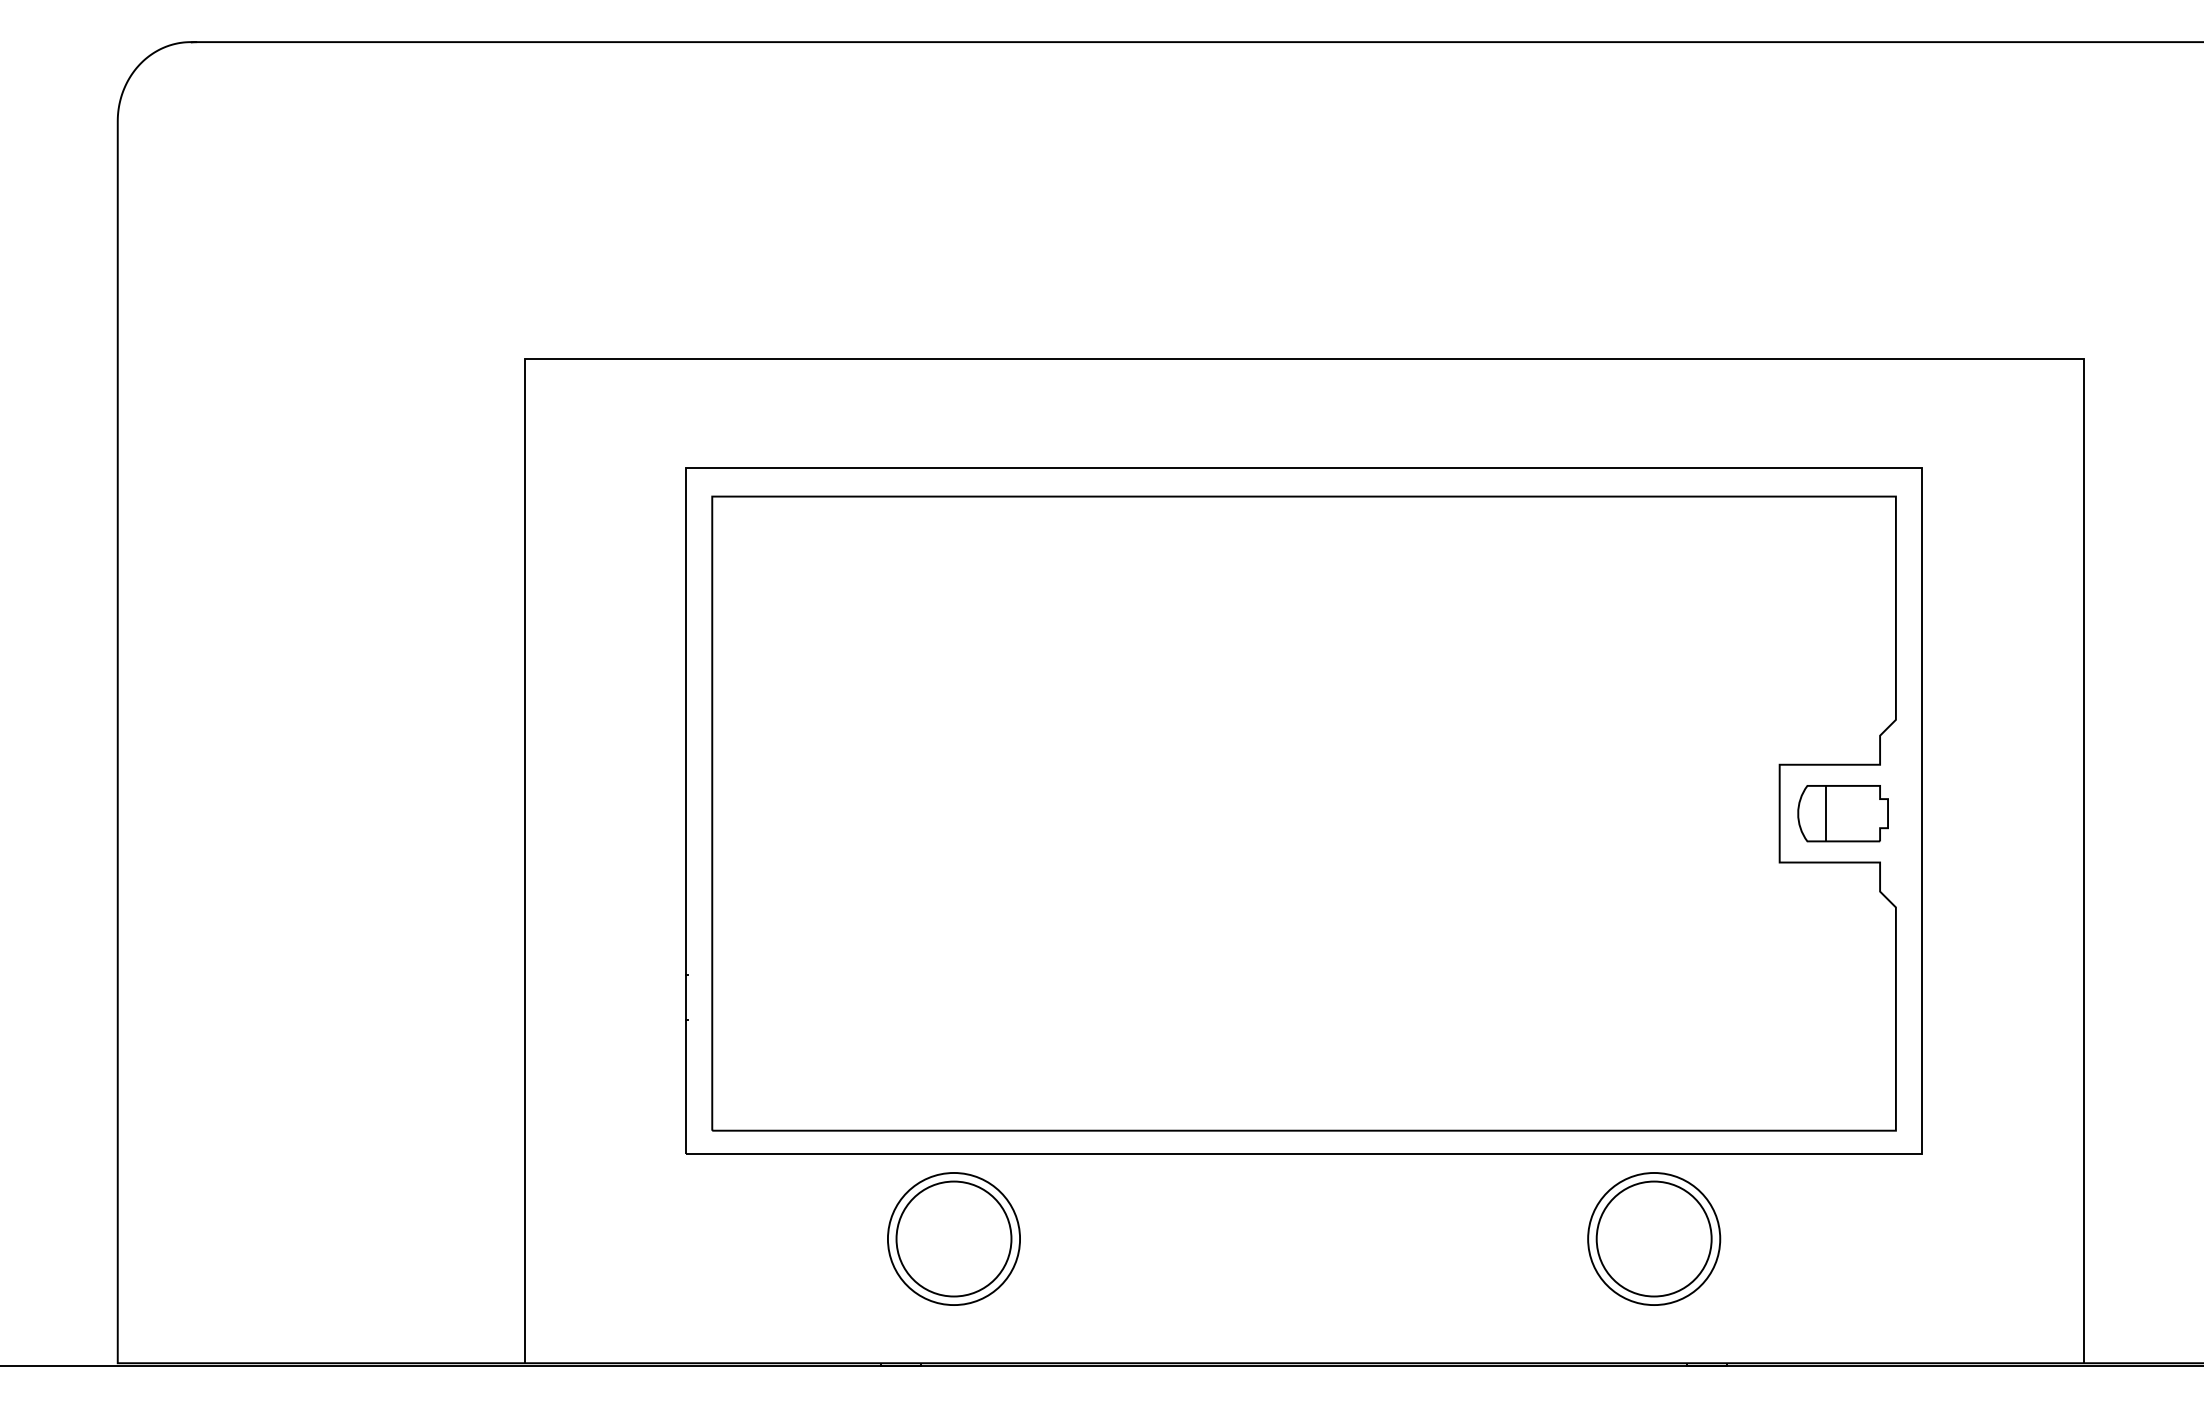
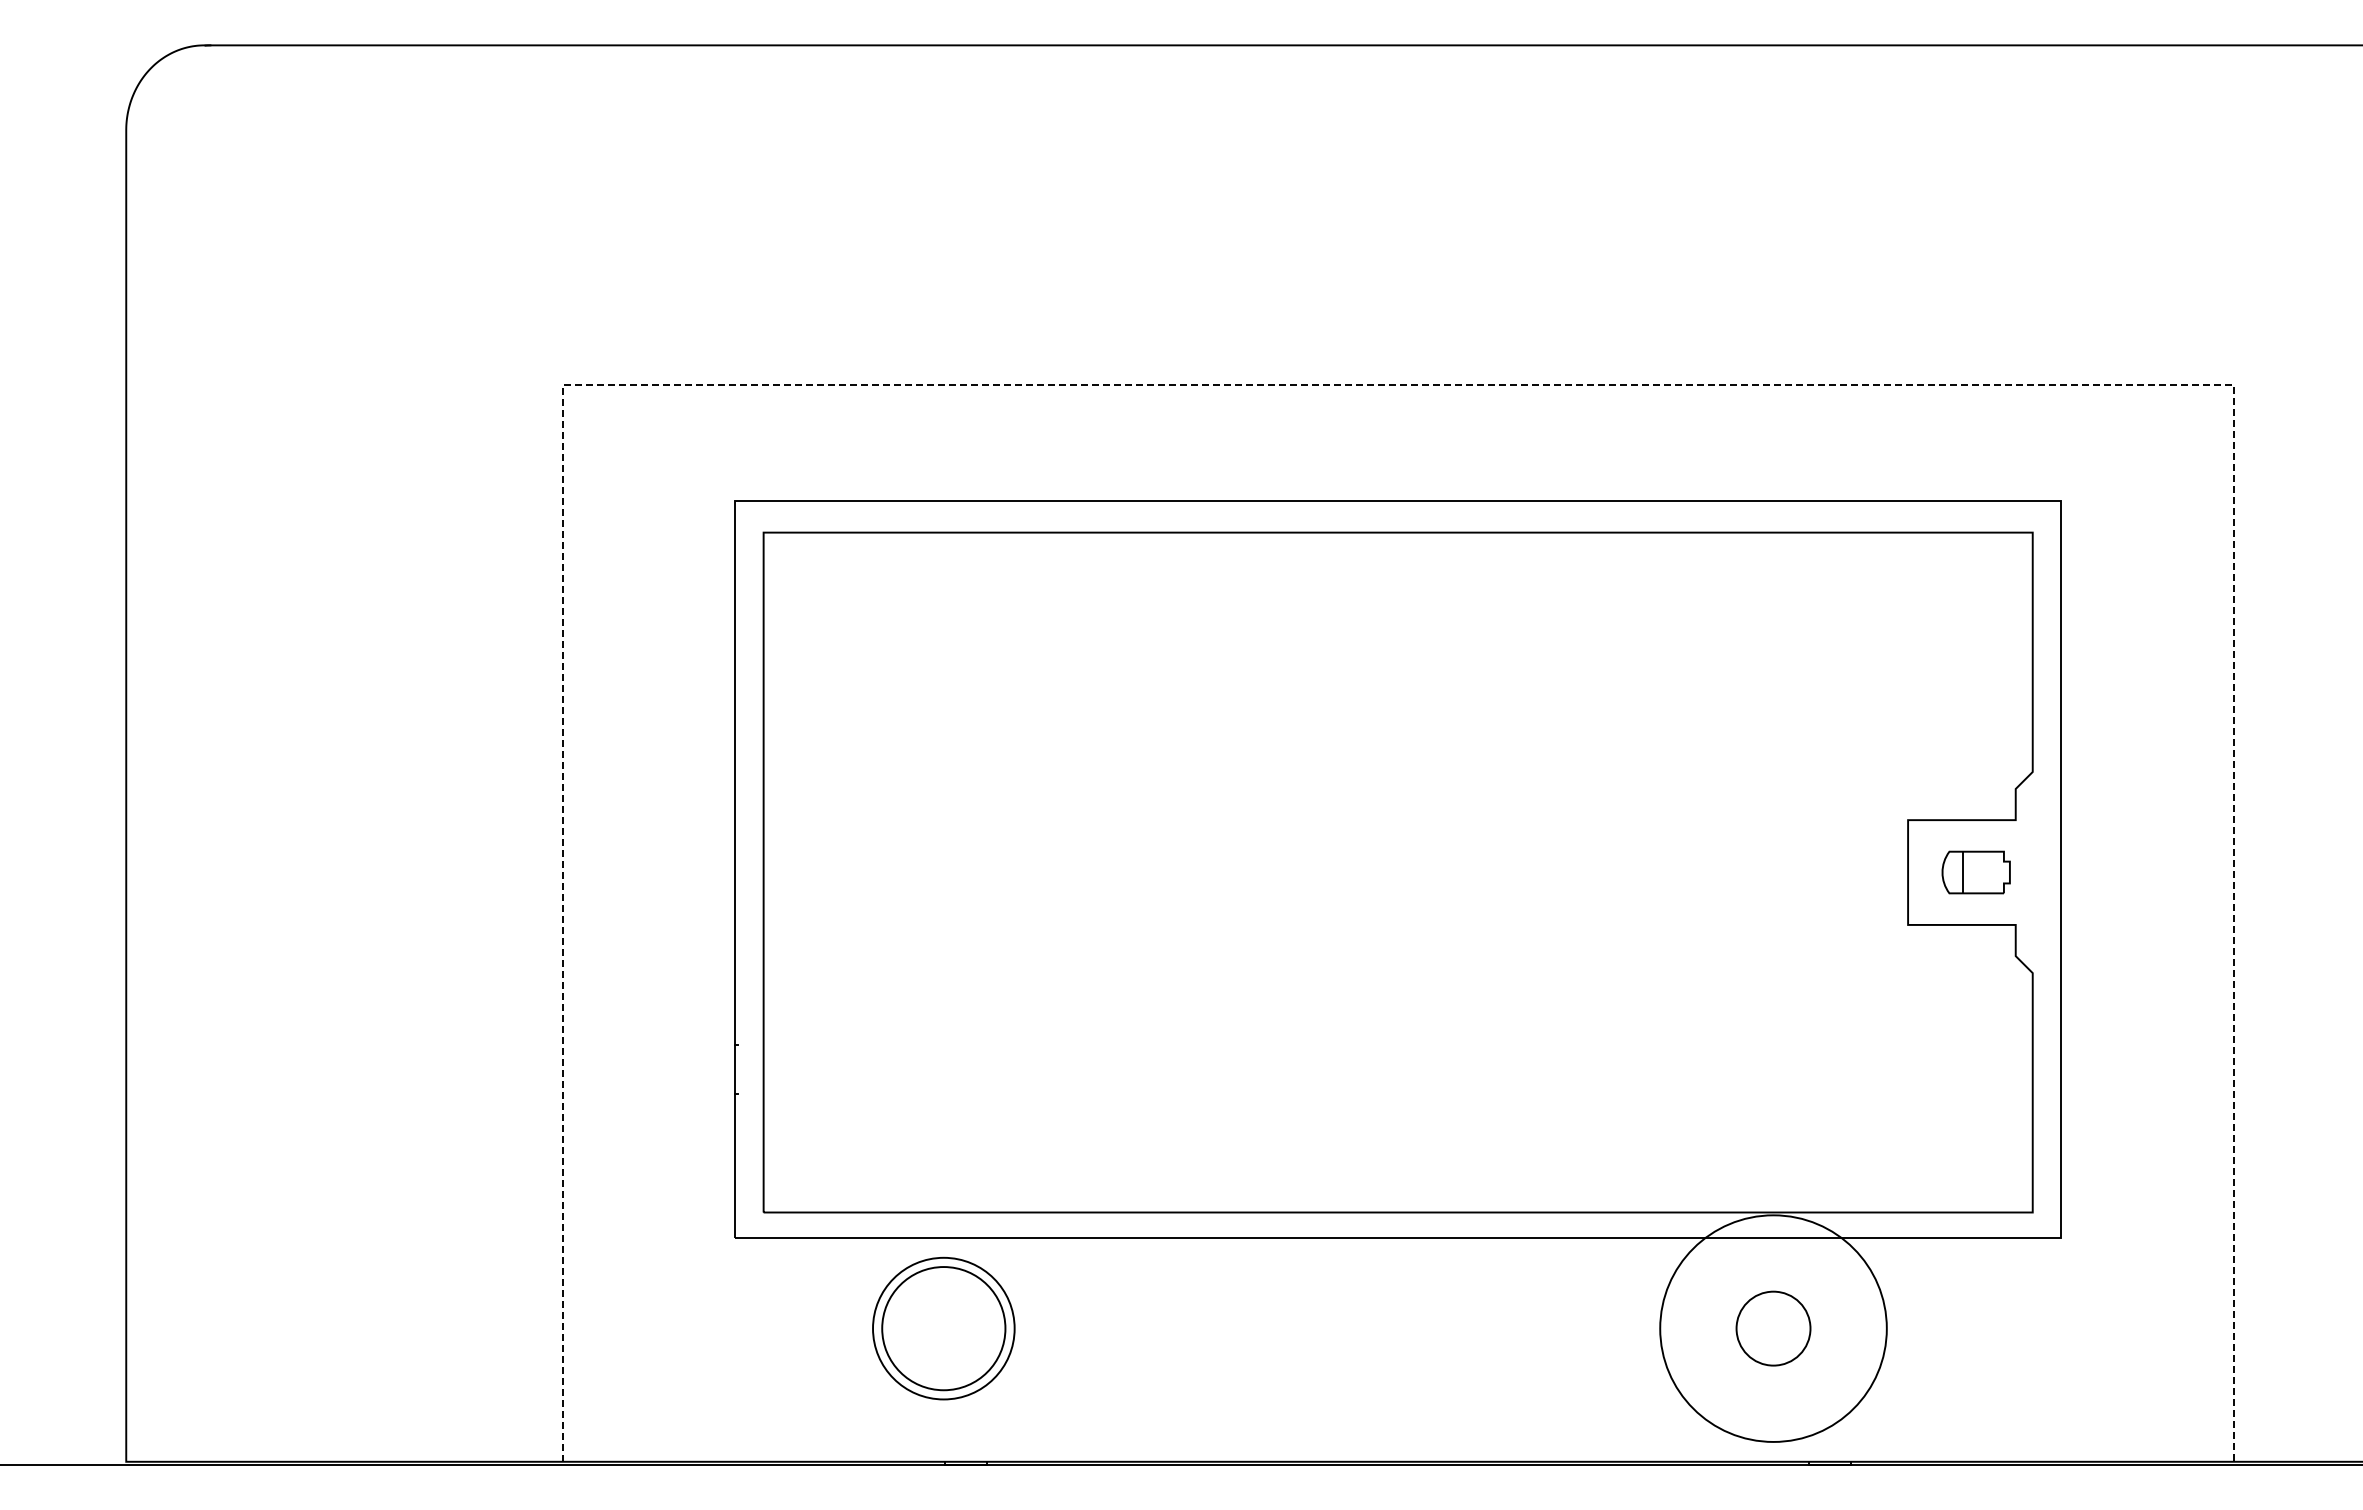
line: (1304, 359) -> (1398, 385), solid -> dashed
part: (1843, 813) -> (1976, 872), size x0.7
part: (953, 1238) -> (943, 1328), moved
circle: (1654, 1238) -> (1773, 1328), size x0.6
circle: (1654, 1238) -> (1773, 1328), size x1.6

